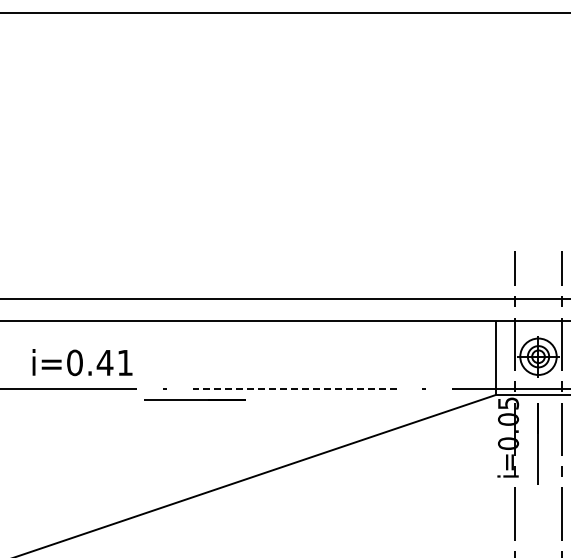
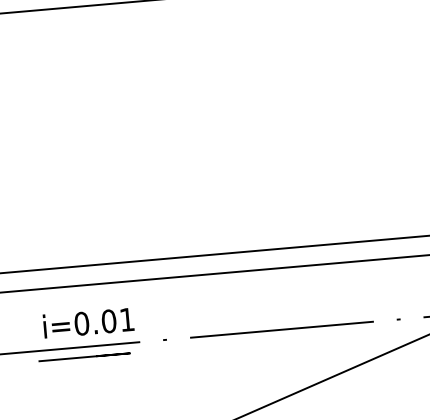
text: (104, 362) -> (108, 321), i=0.41 -> i=0.01
line: (294, 388) -> (281, 329), dashed -> solid
line: (194, 399) -> (84, 356), moved

